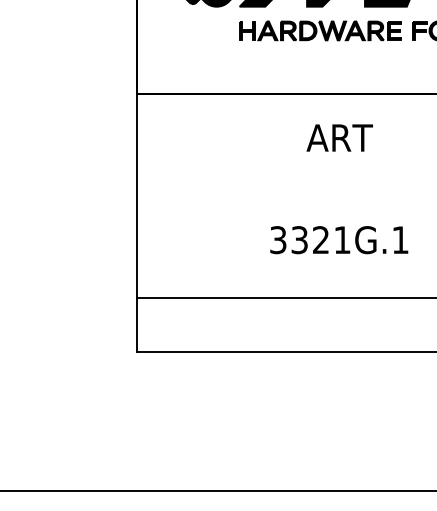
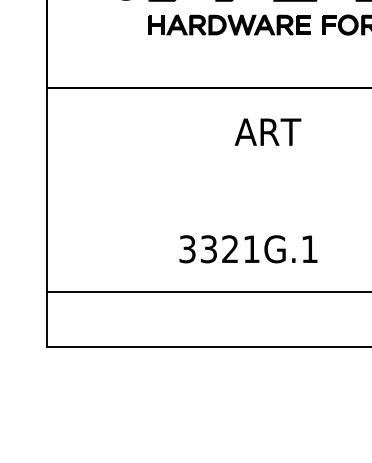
text: (339, 137) -> (267, 131), moved
text: (339, 240) -> (248, 249), moved

